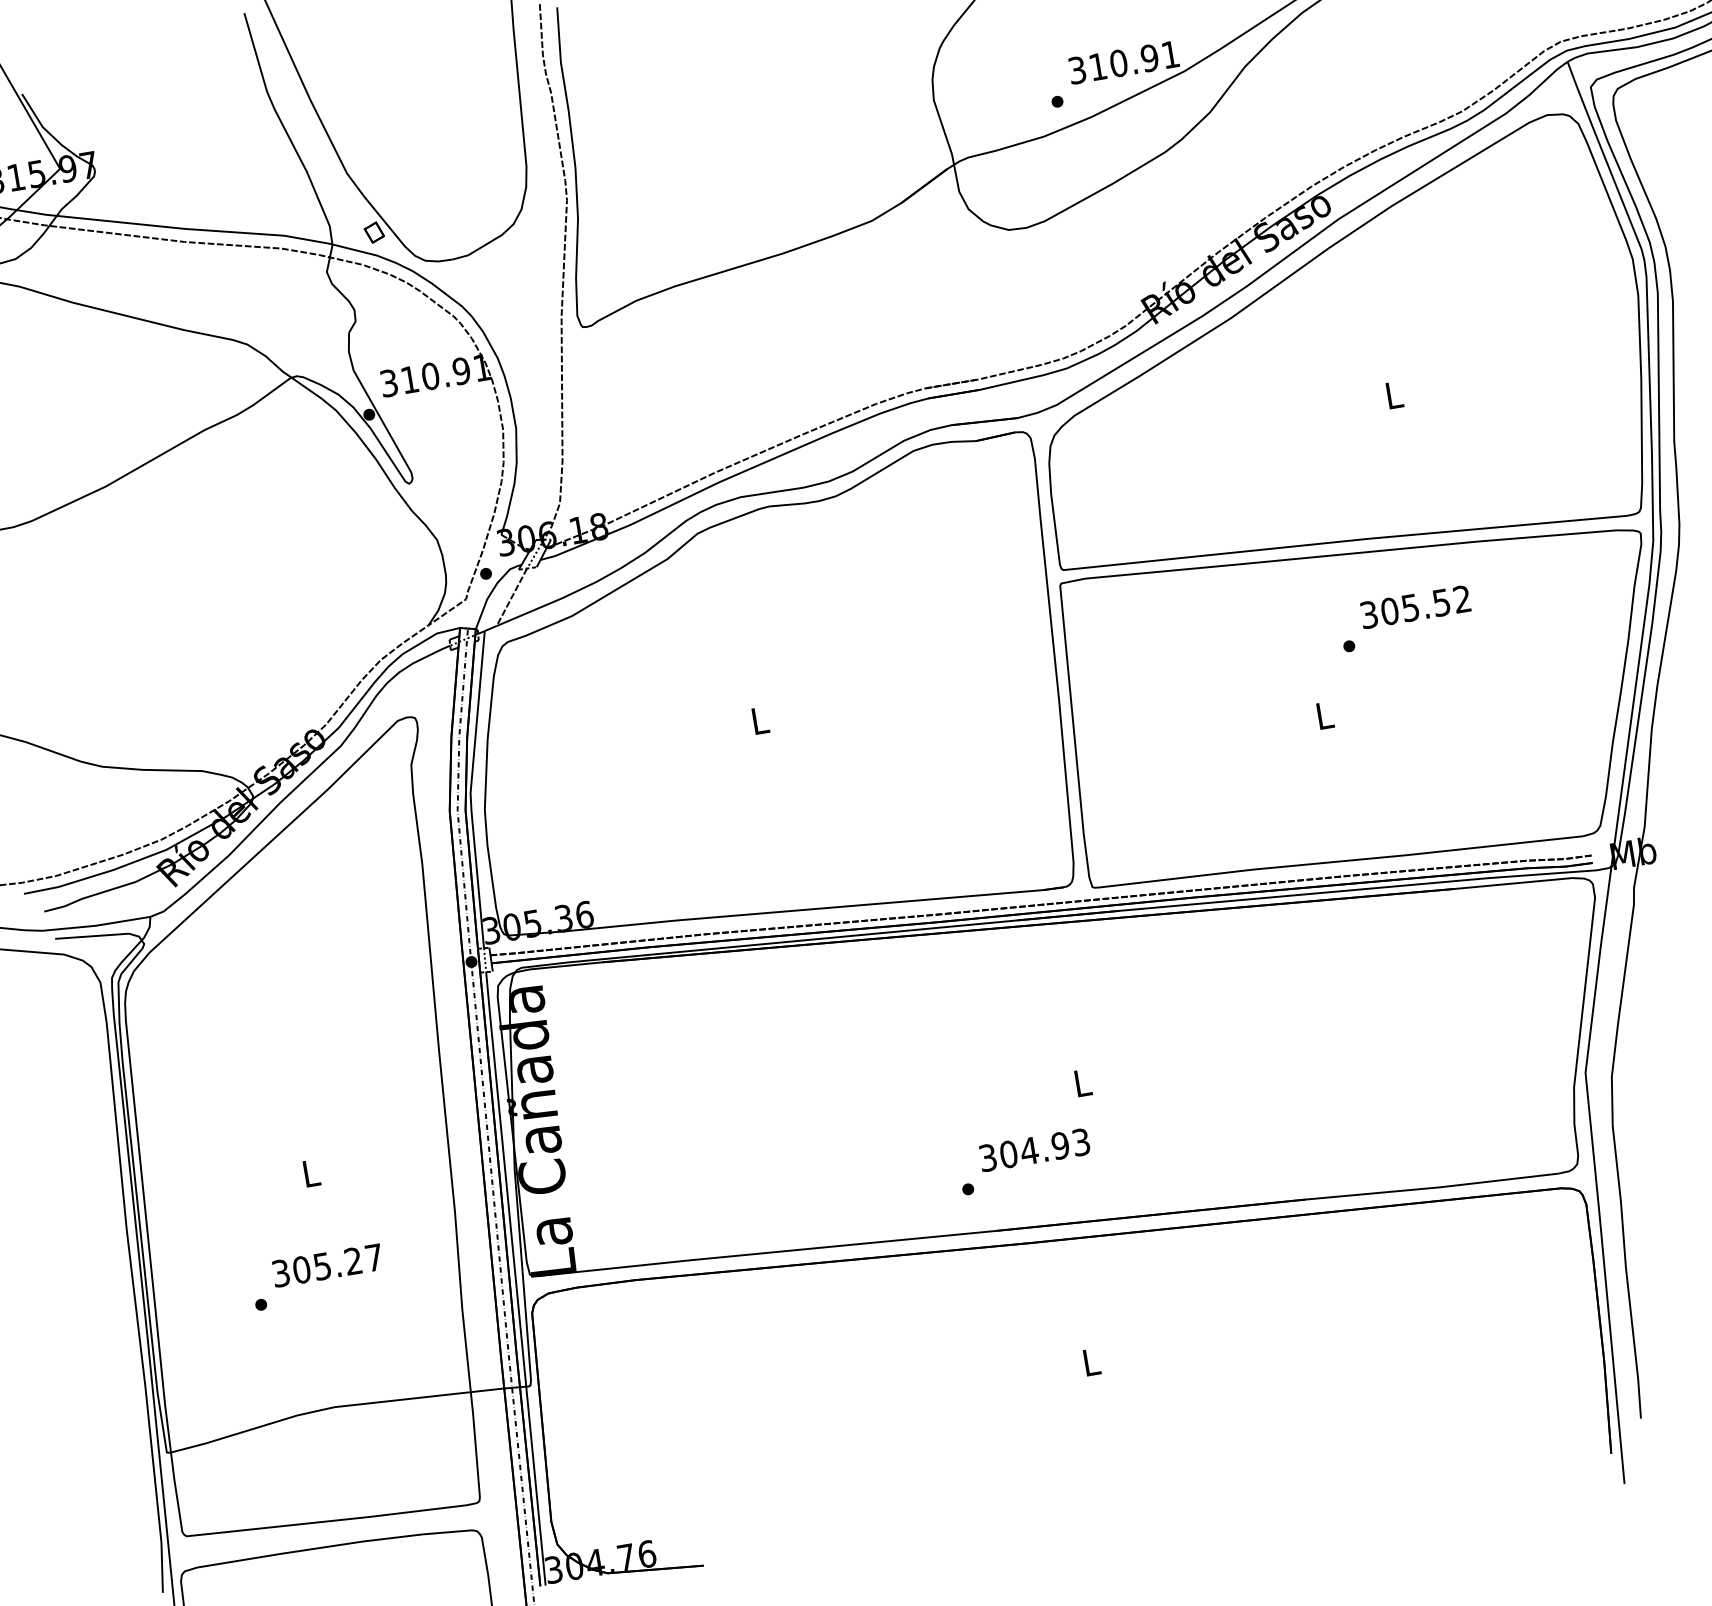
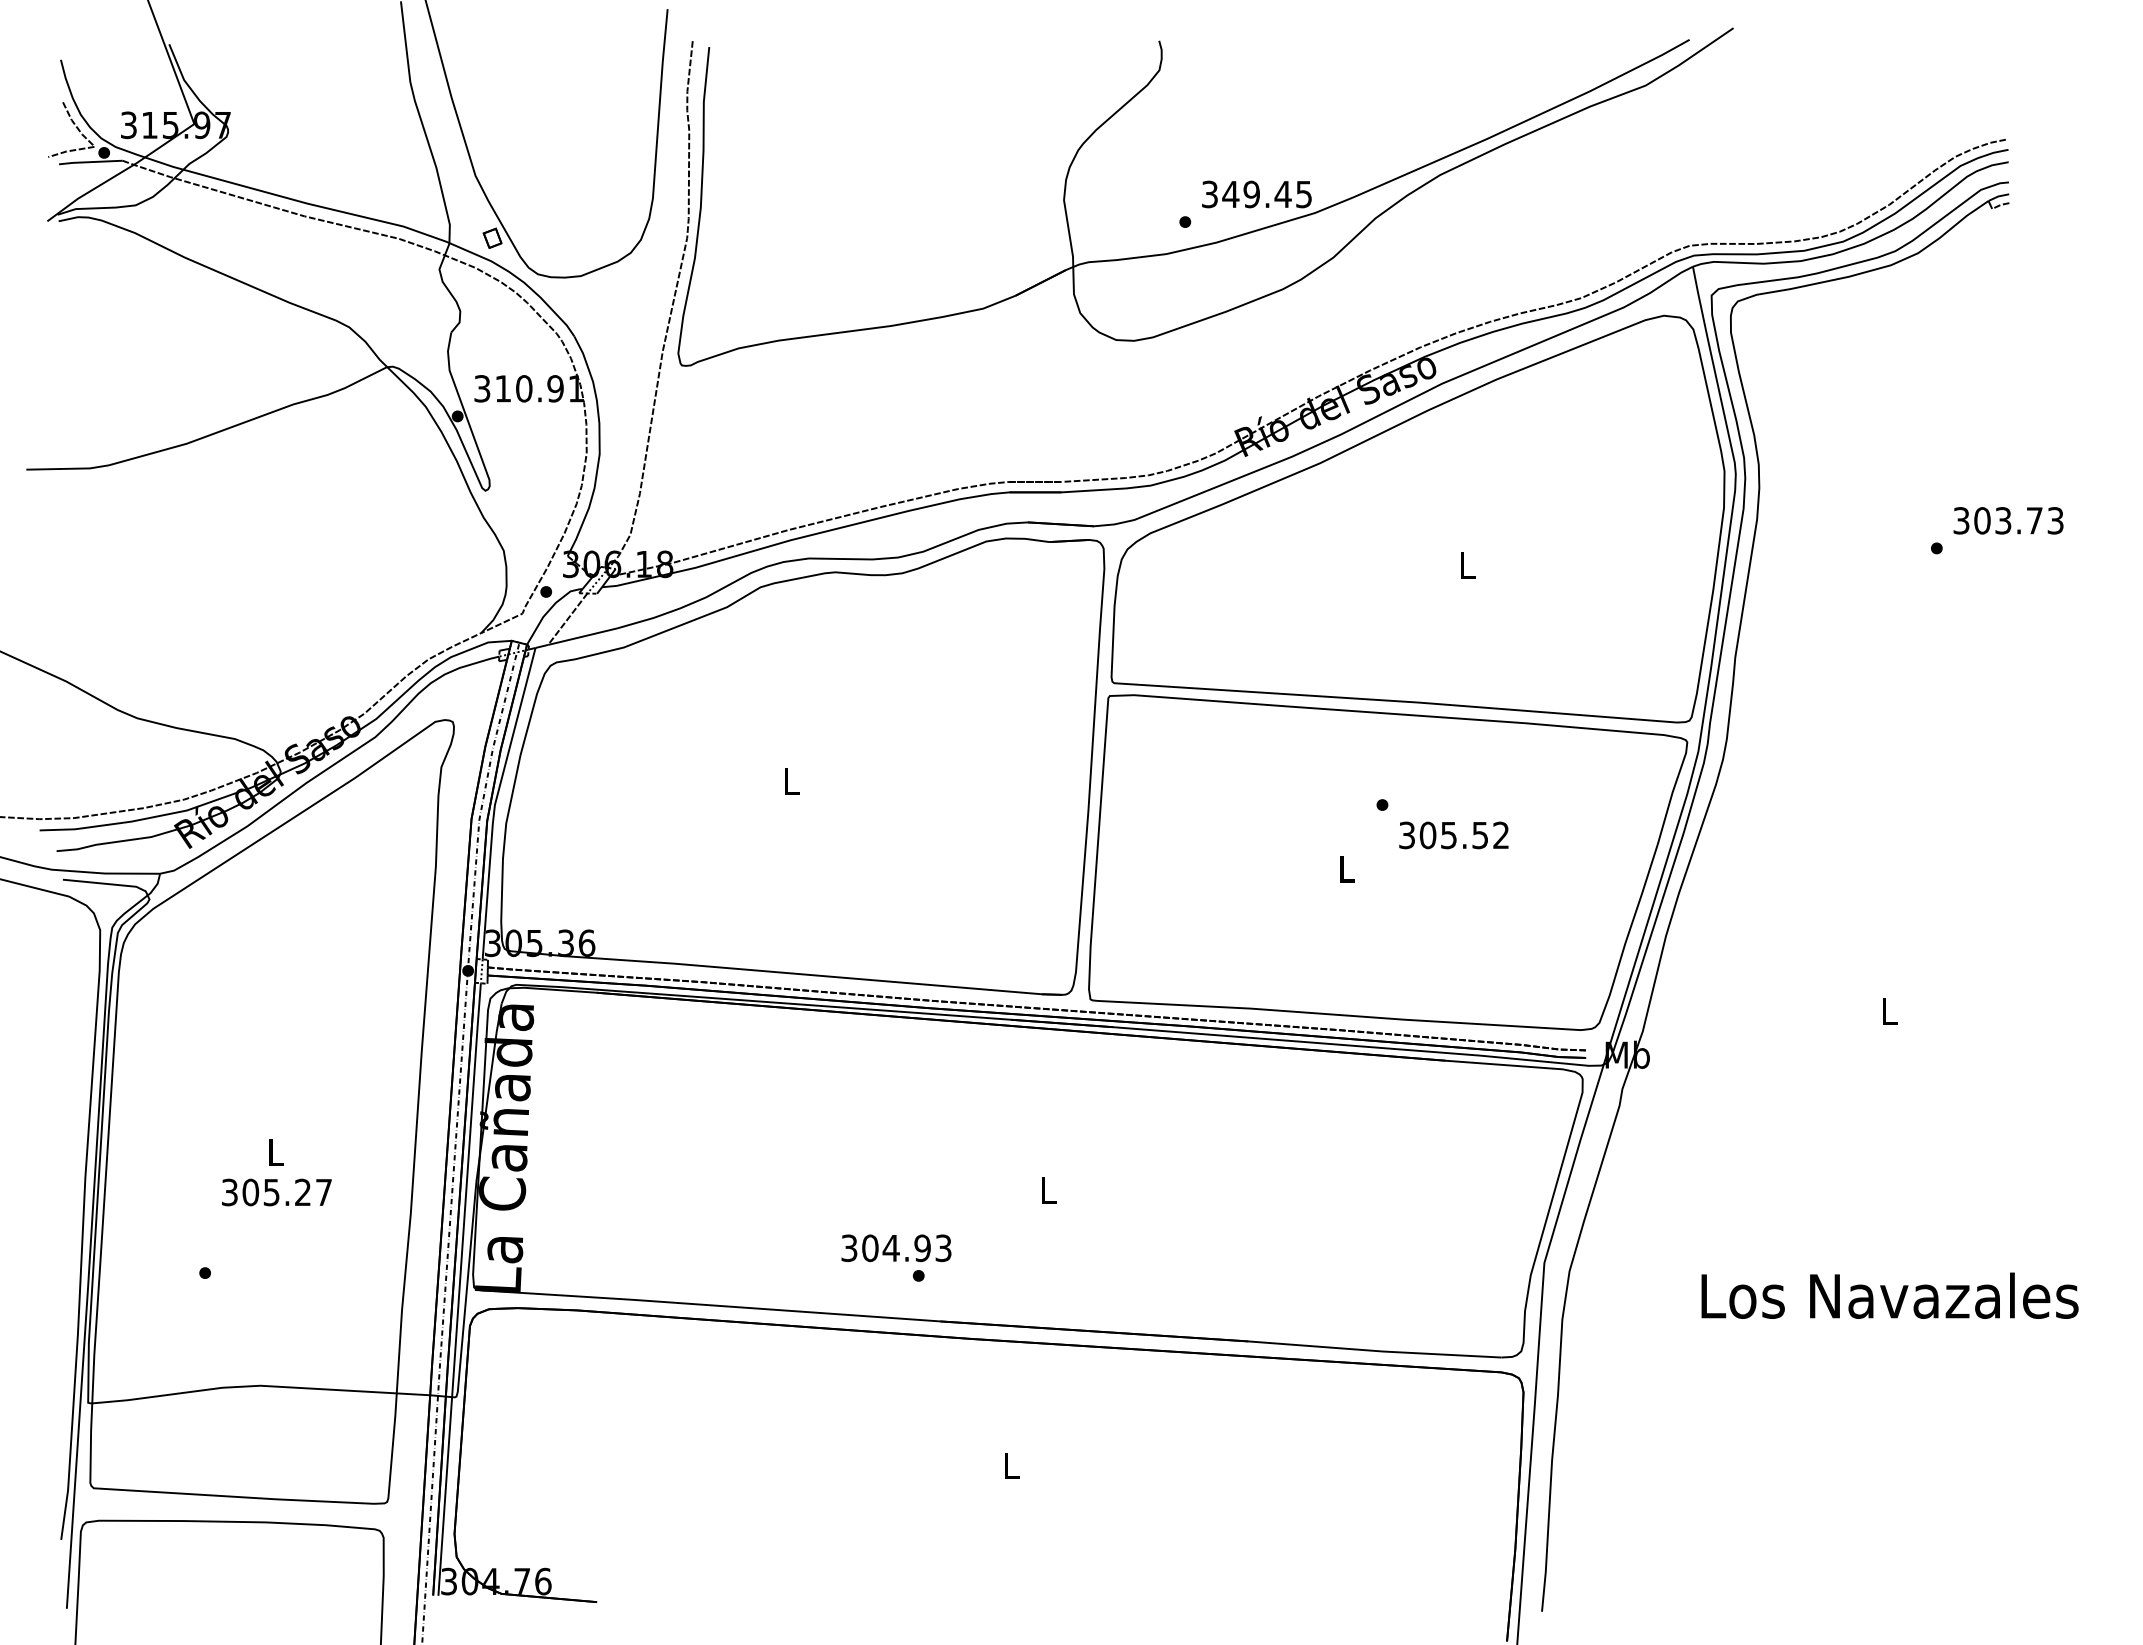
text: (1133, 60) -> (1266, 194), 310.91 -> 349.45
text: (1415, 607) -> (1453, 835), moved
text: (1034, 1150) -> (896, 1248), moved
text: (327, 1265) -> (276, 1192), moved

